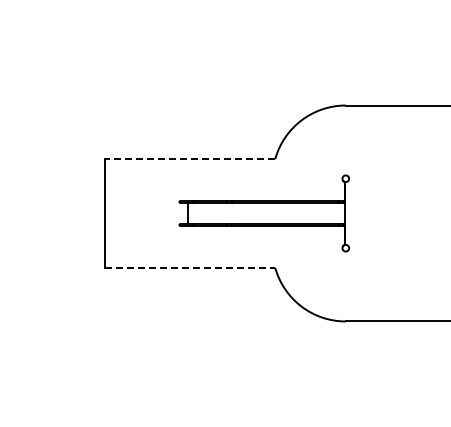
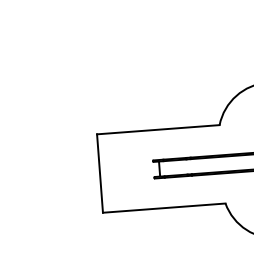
line: (189, 159) -> (157, 130), dashed -> solid
line: (190, 267) -> (164, 207), dashed -> solid

